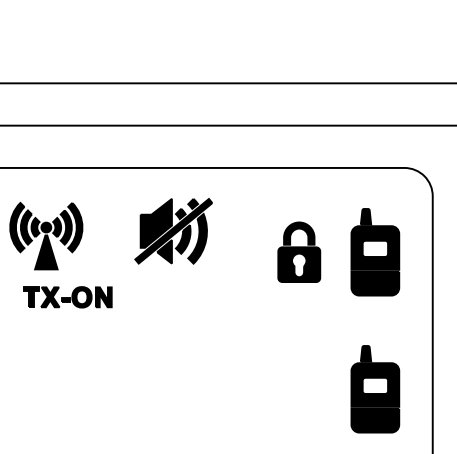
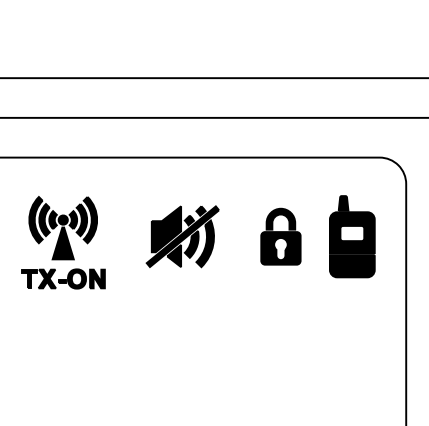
part: (173, 231) -> (182, 236), moved
part: (46, 235) -> (63, 227), moved
part: (375, 389) -> (352, 365), removed

